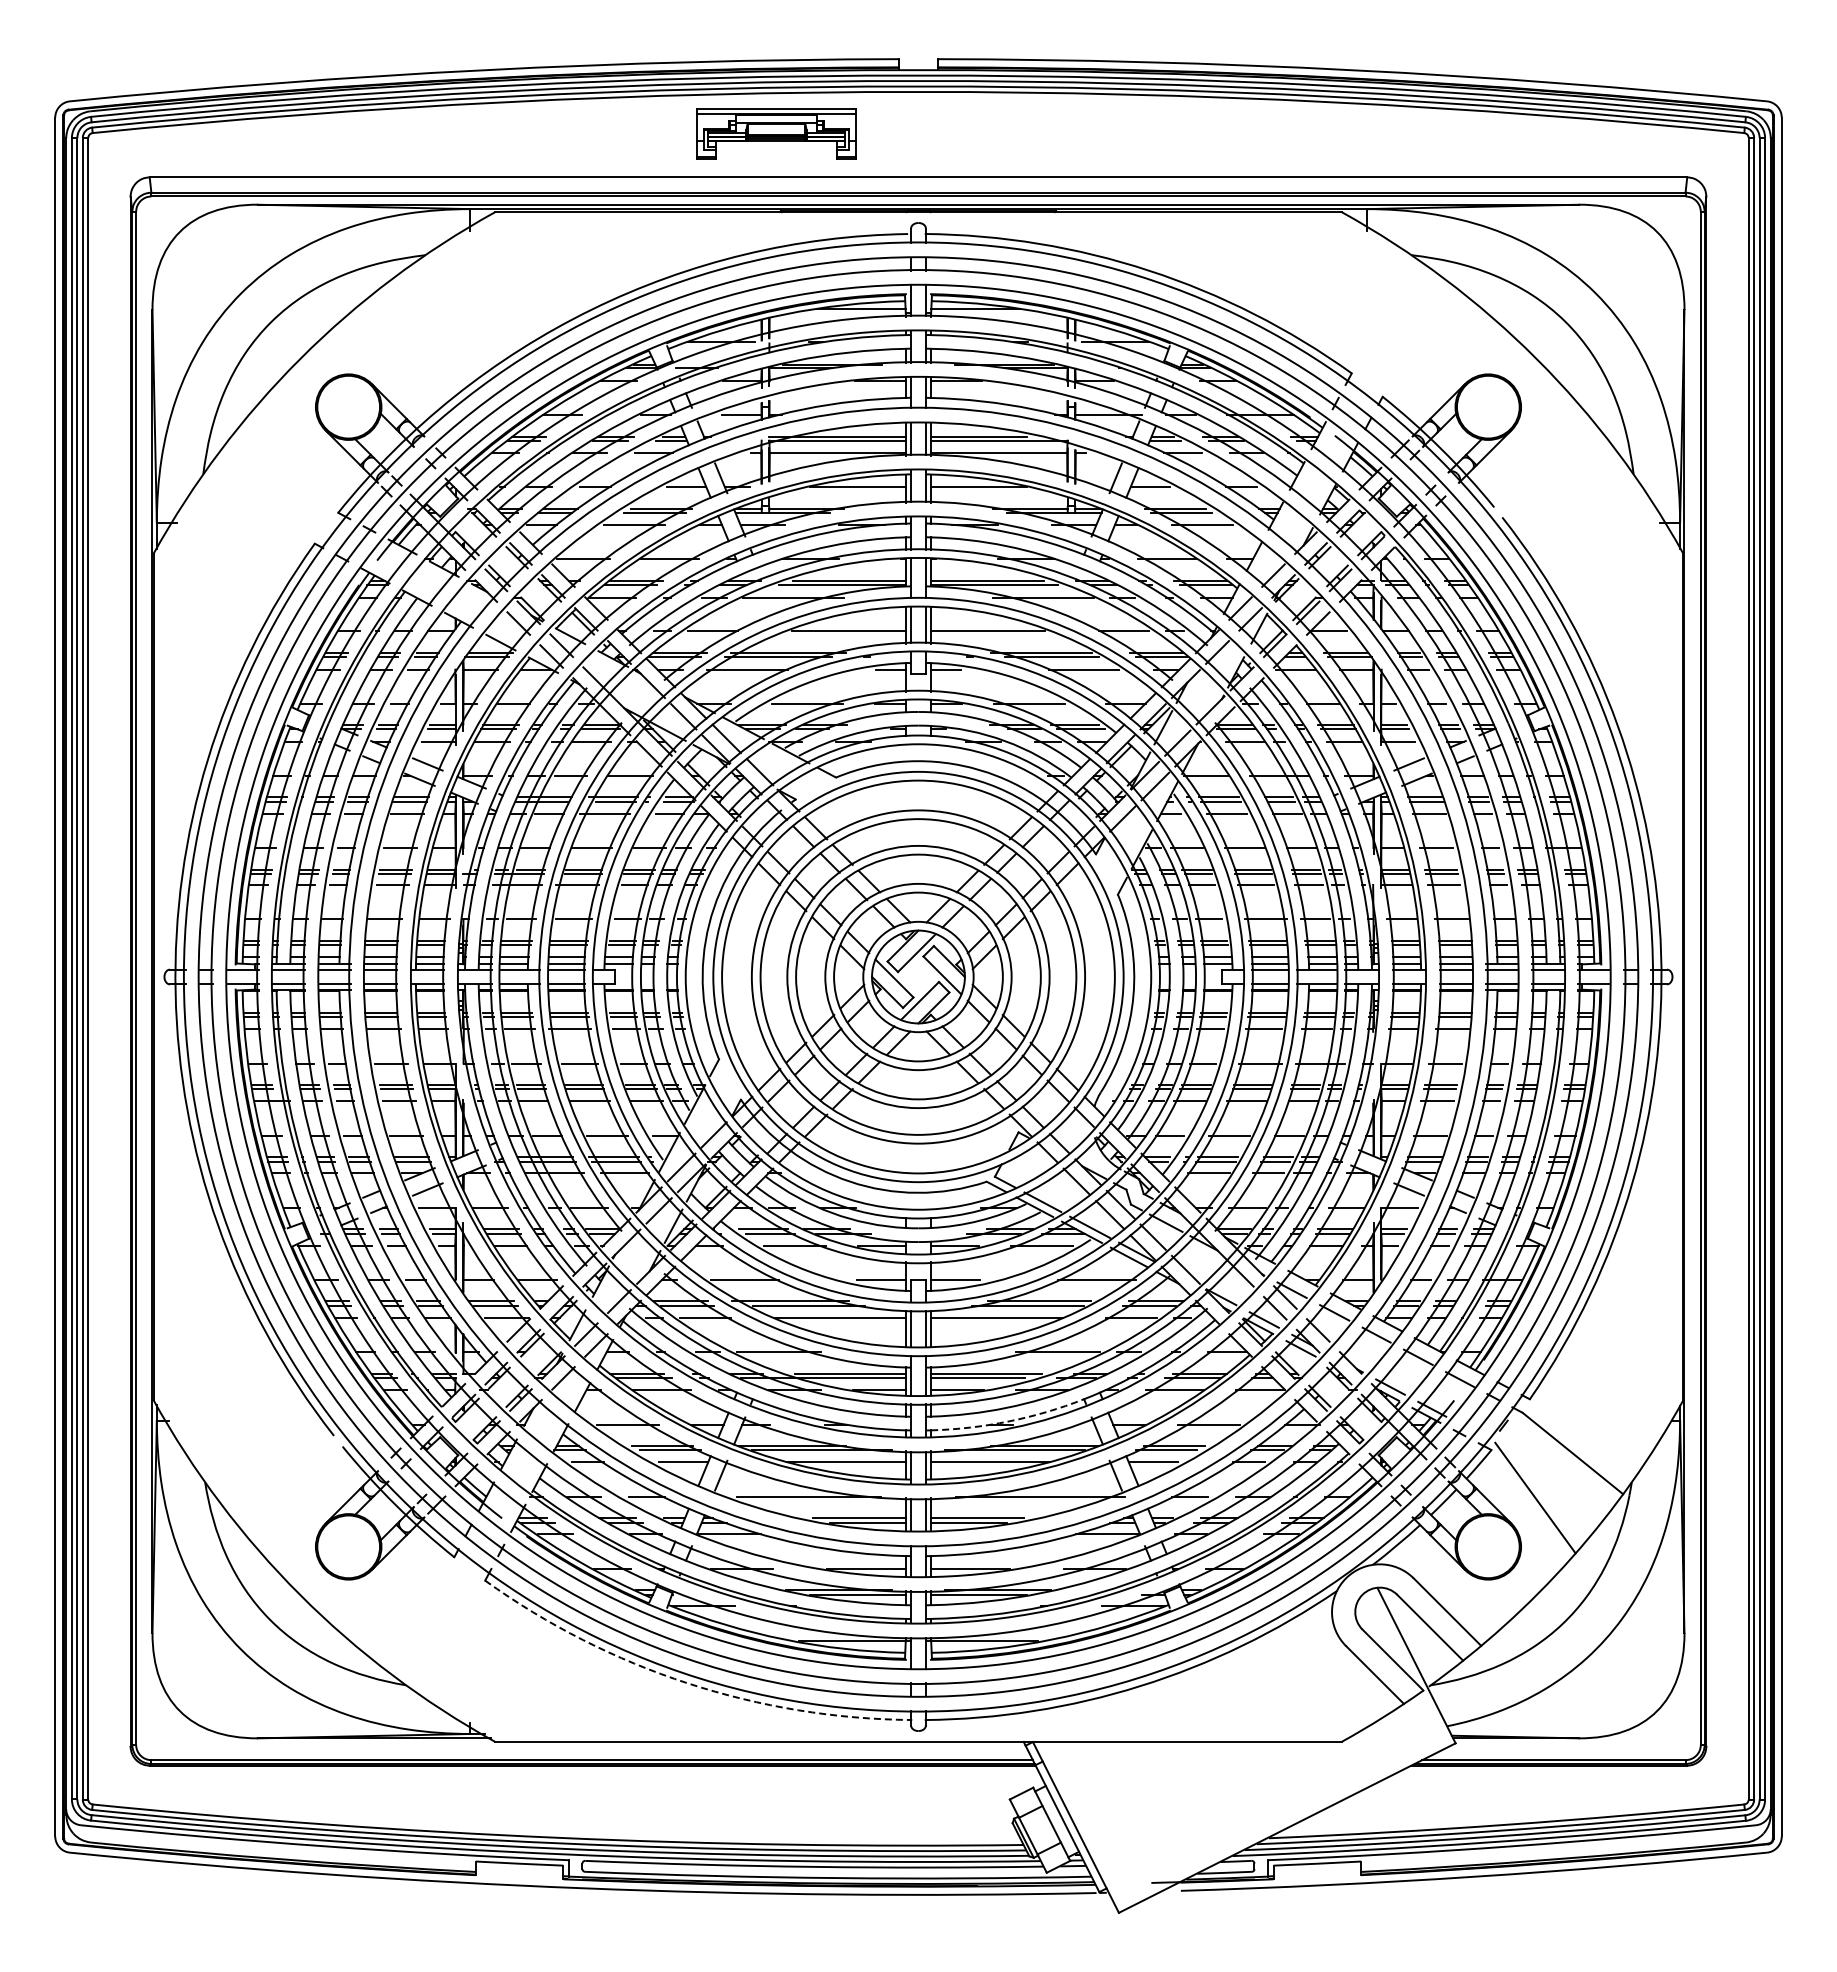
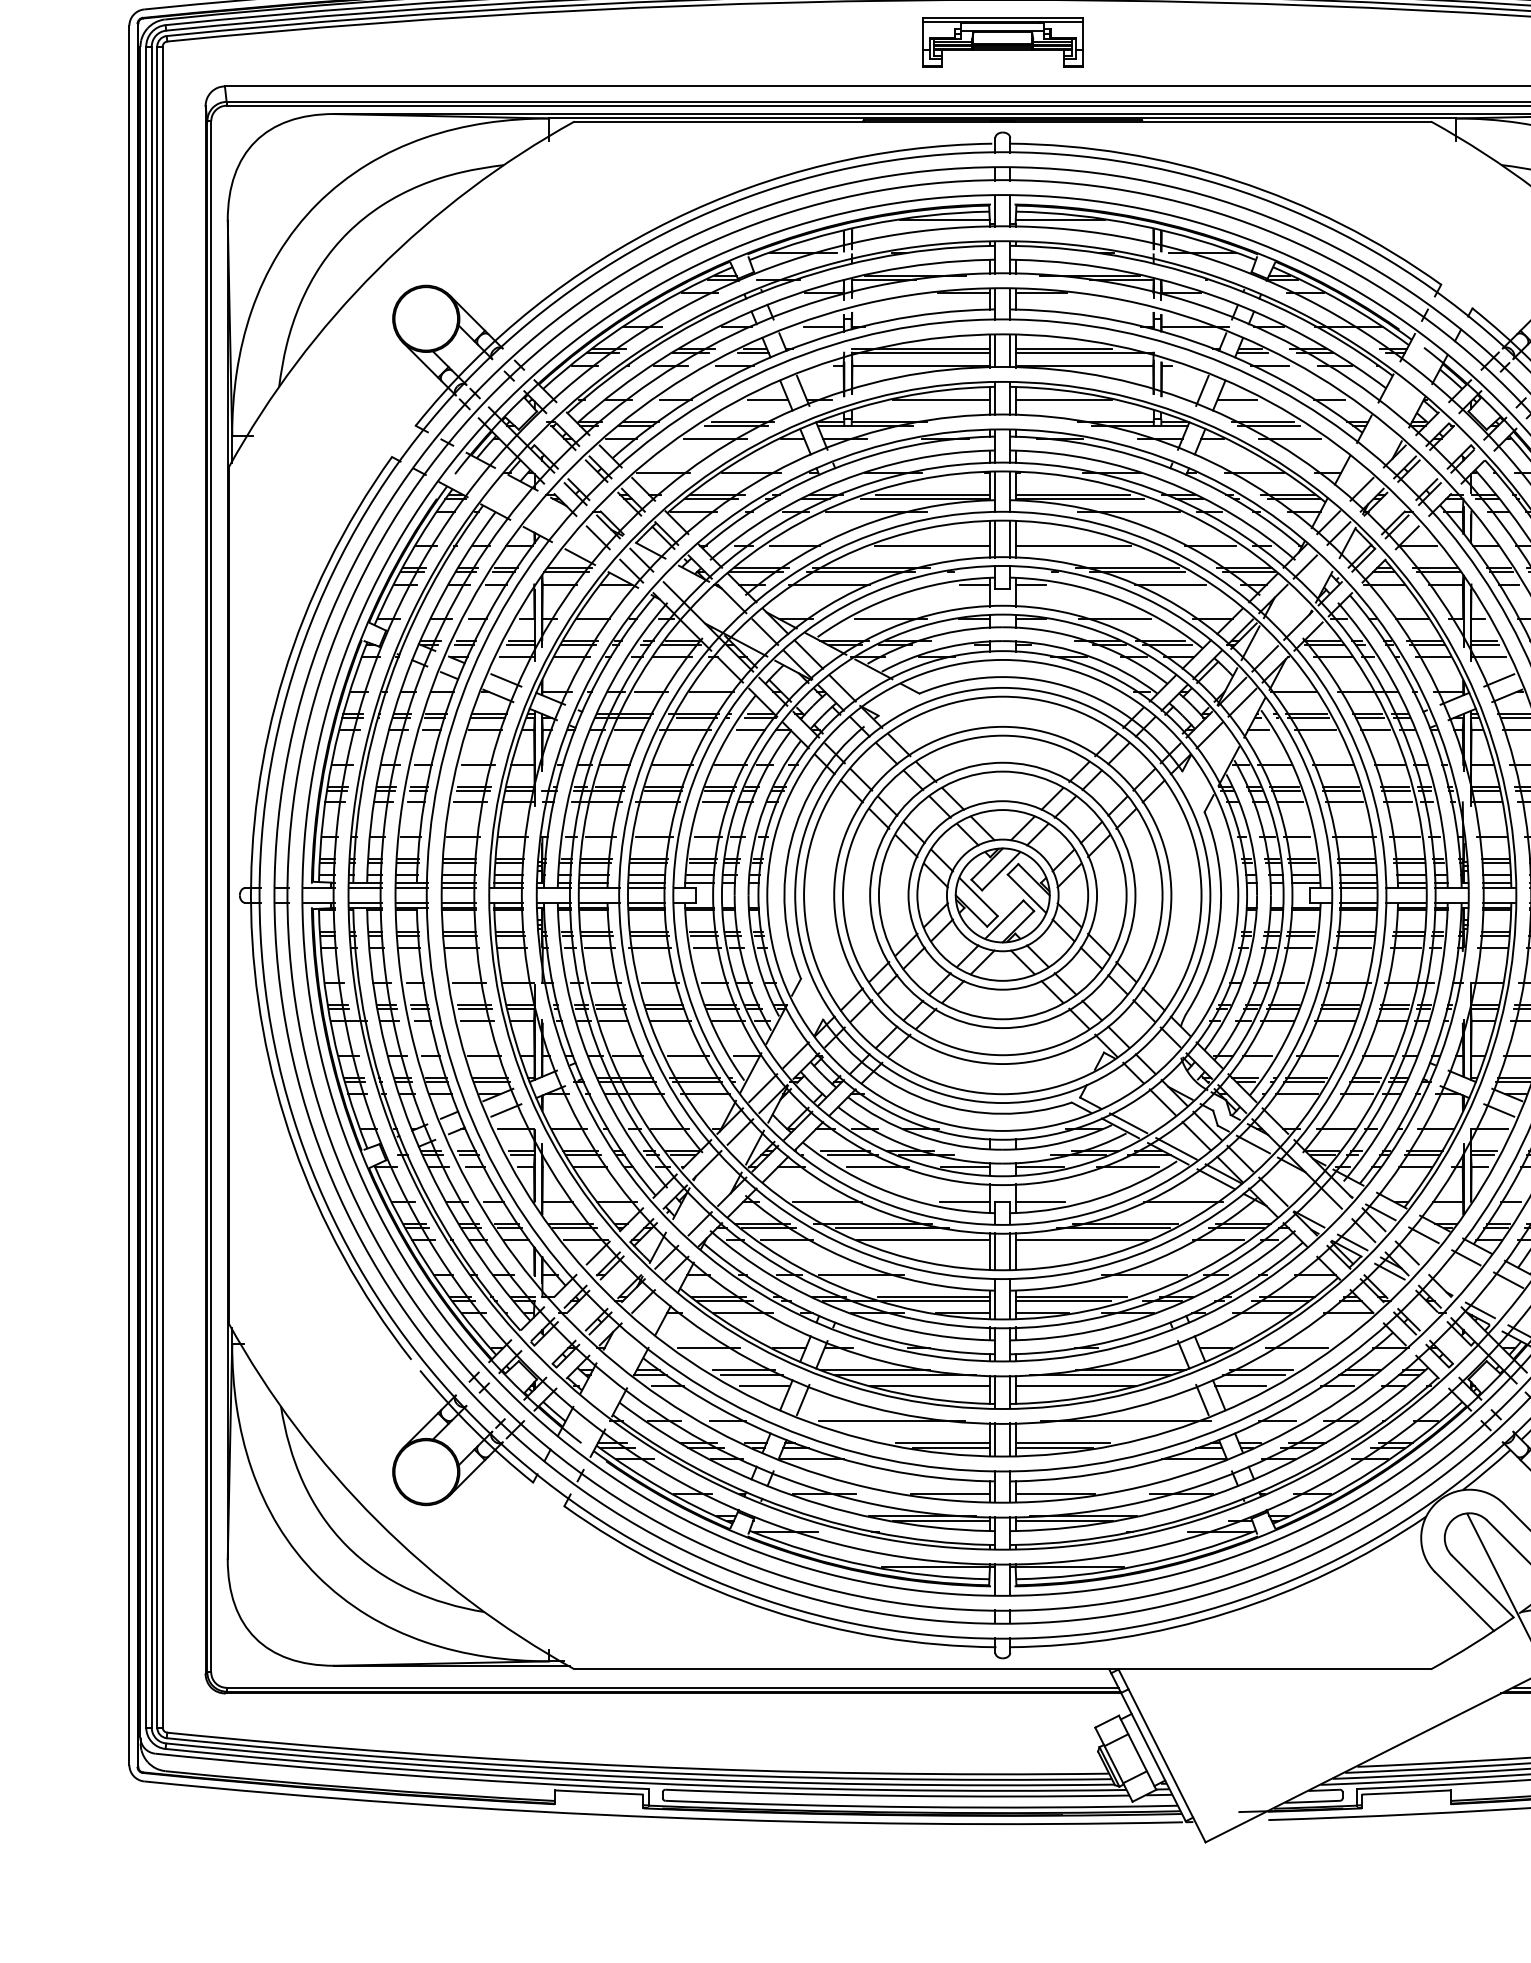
part: (776, 133) -> (1002, 41), moved
arc: (1008, 1421) -> (1093, 1345), dashed -> solid
arc: (687, 1683) -> (769, 1610), dashed -> solid

